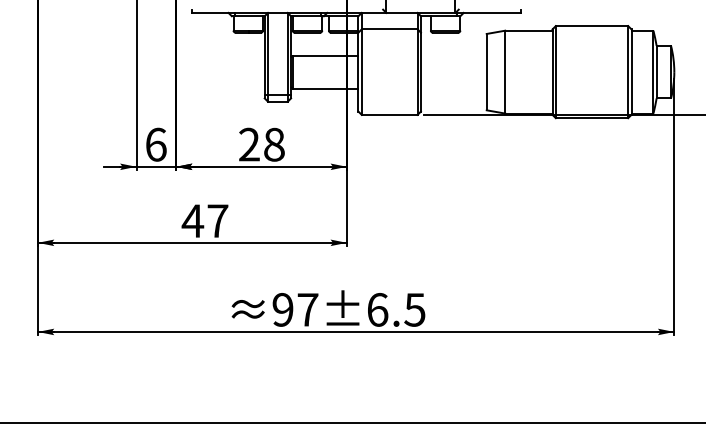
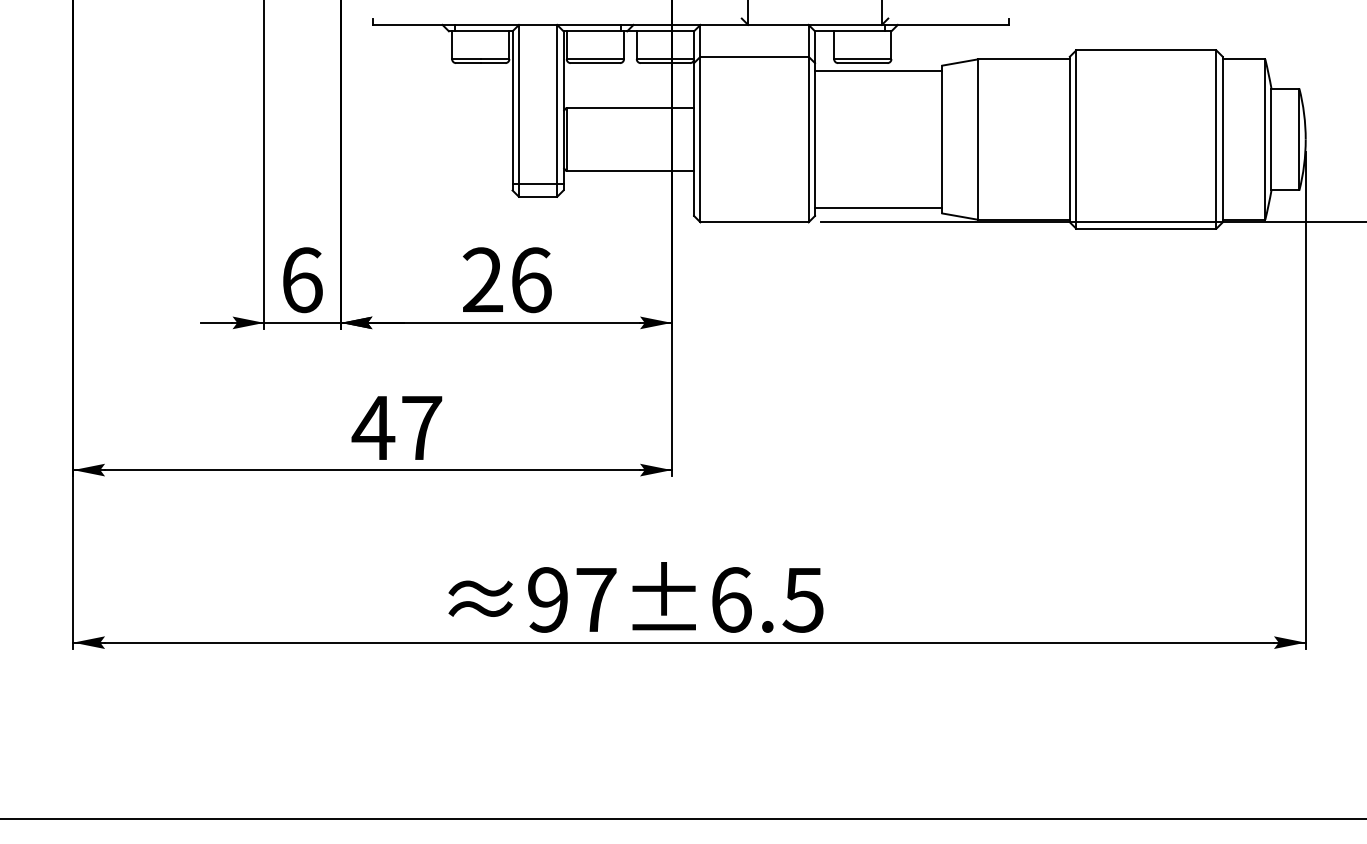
line: (453, 36) -> (878, 70), added
line: (453, 107) -> (878, 208), added
text: (274, 144) -> (531, 279), 28 -> 26

